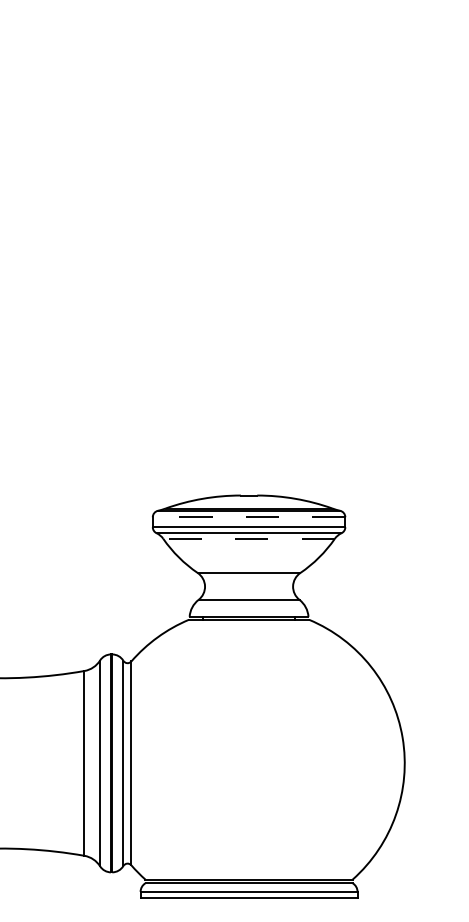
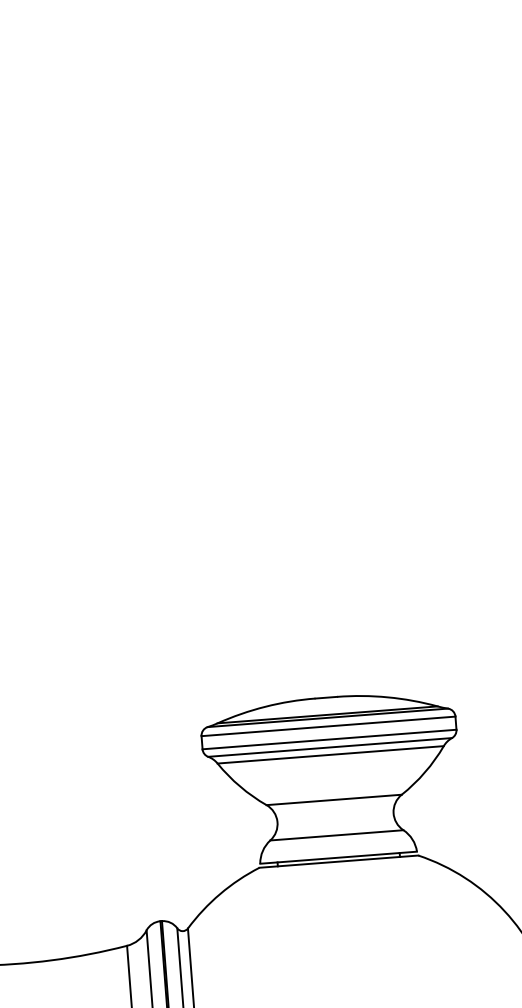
line: (248, 517) -> (327, 726), dashed -> solid
line: (249, 538) -> (331, 754), dashed -> solid

